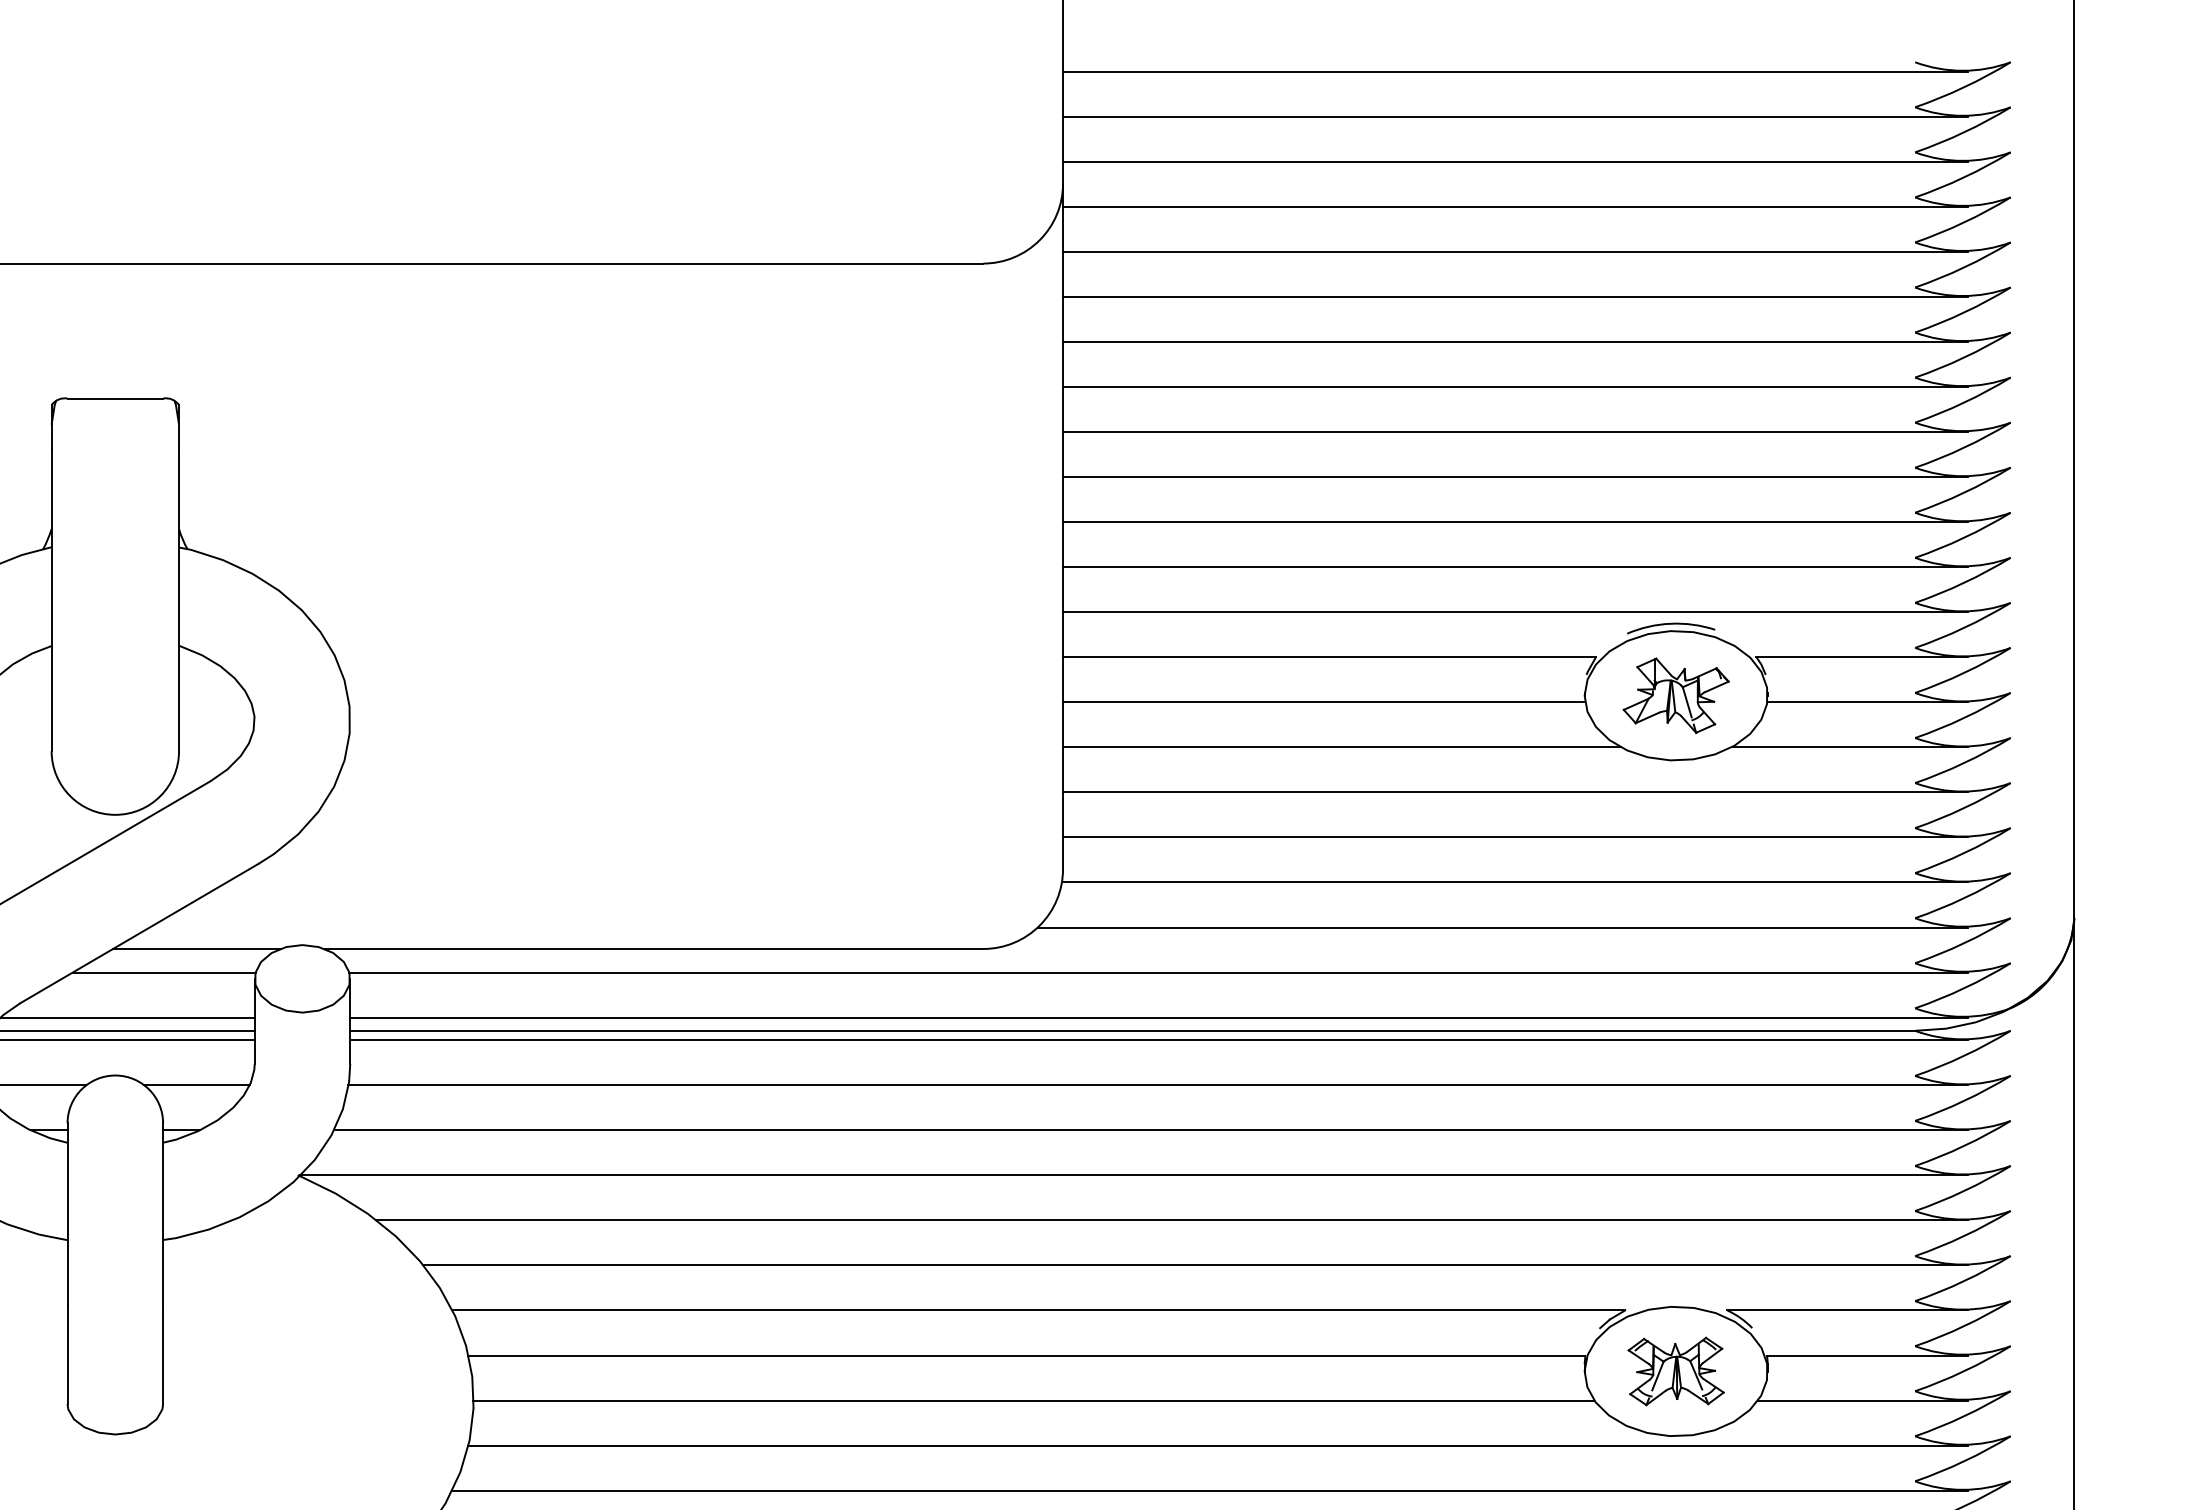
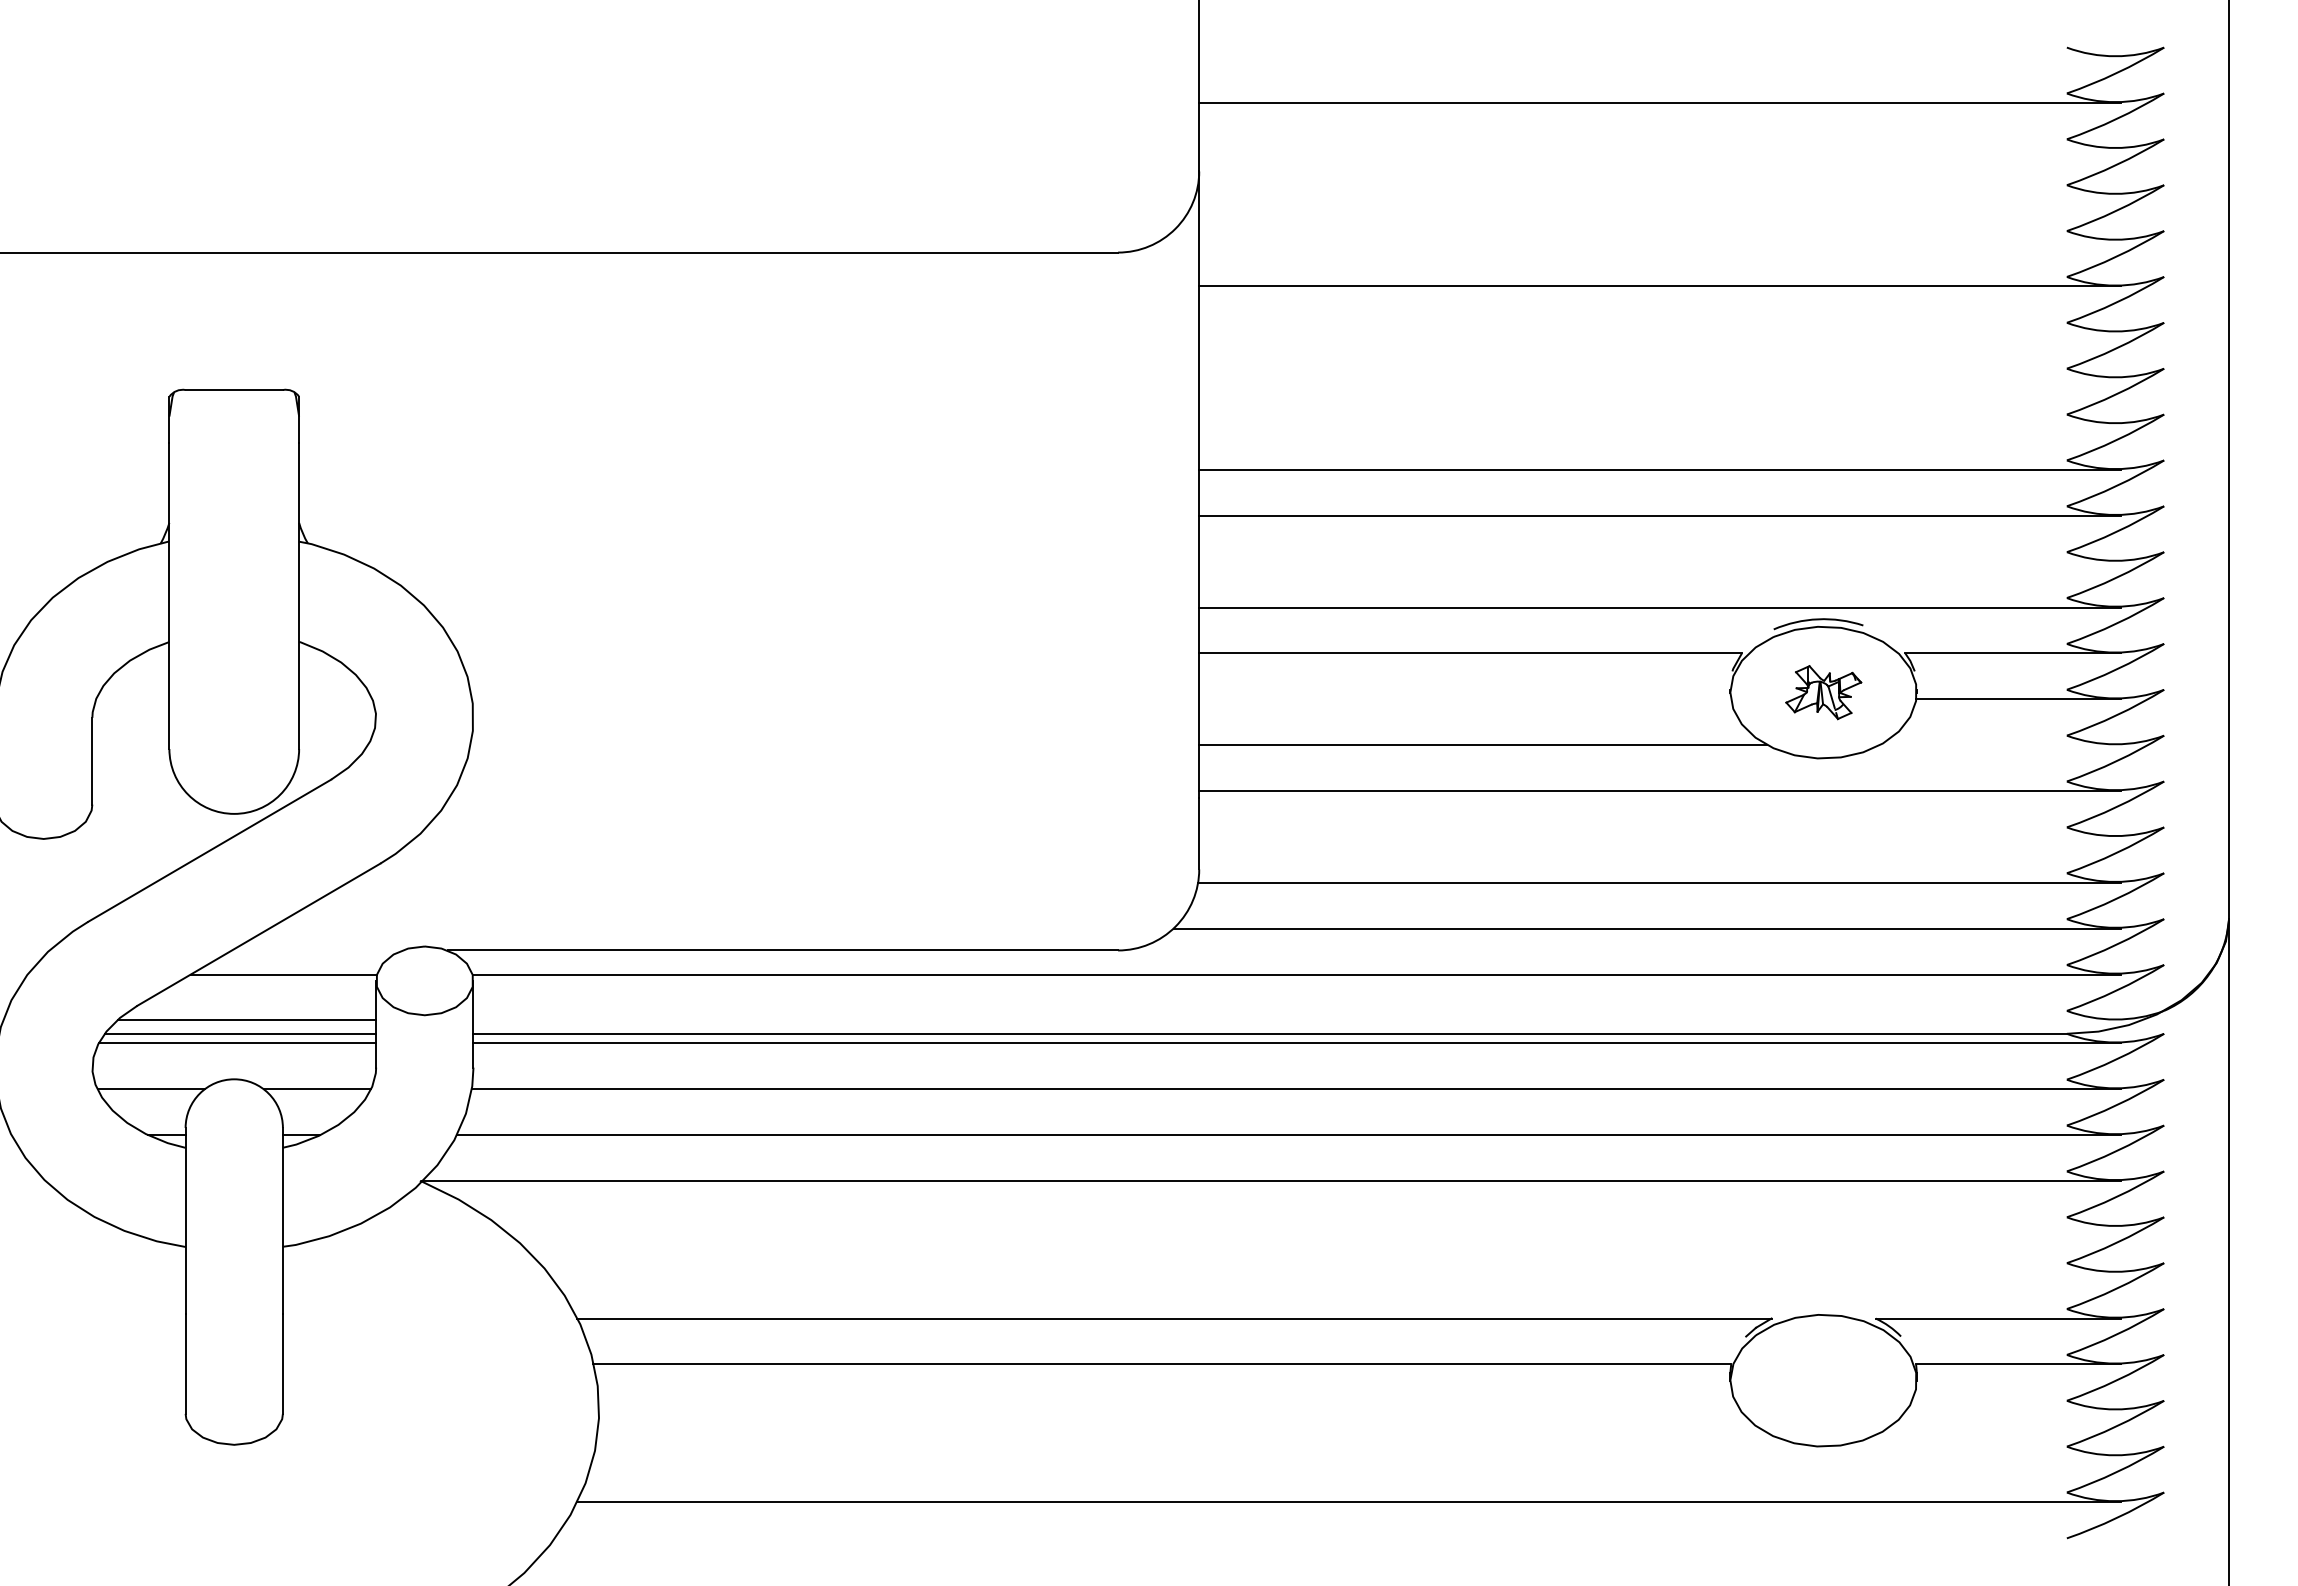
line: (1515, 71) -> (1659, 57), removed
line: (1515, 161) -> (1659, 148), removed
line: (1515, 206) -> (1659, 194), removed
line: (1515, 251) -> (1659, 240), removed
line: (1515, 342) -> (1659, 332), removed
line: (1515, 387) -> (1659, 378), removed
line: (1515, 432) -> (1659, 424), removed
line: (1515, 566) -> (1659, 561), removed
part: (1676, 695) -> (1823, 692), size x0.7
line: (1323, 702) -> (1464, 699), removed
line: (1848, 747) -> (1999, 745), removed
line: (1515, 837) -> (1659, 836), removed
line: (196, 949) -> (316, 950), removed
line: (1158, 1017) -> (1296, 1020), removed
line: (1171, 1220) -> (1309, 1226), removed
line: (1194, 1265) -> (1333, 1272), removed
part: (1676, 1371) -> (1823, 1380), removed
line: (1033, 1400) -> (1169, 1410), removed
line: (1862, 1400) -> (2013, 1410), removed
line: (1217, 1445) -> (1356, 1456), removed

